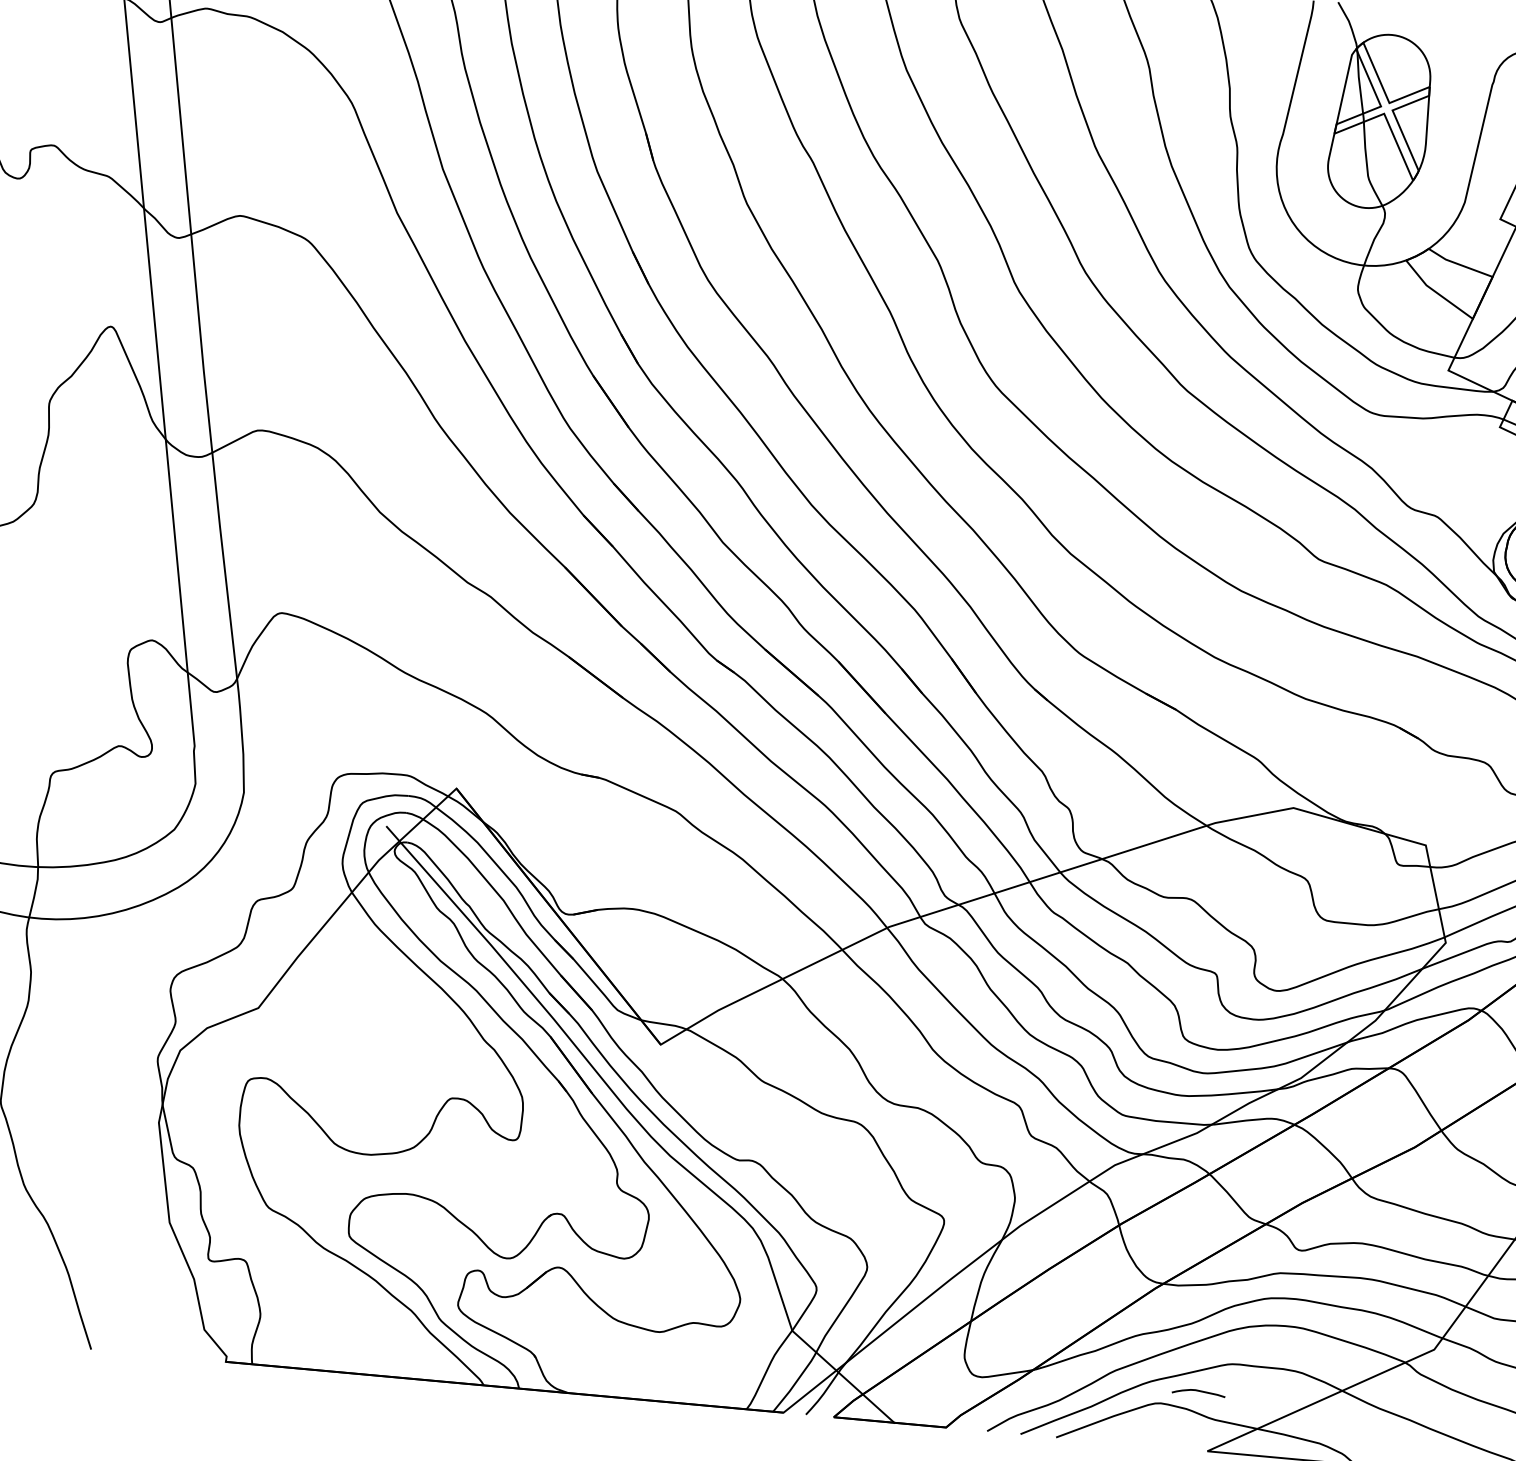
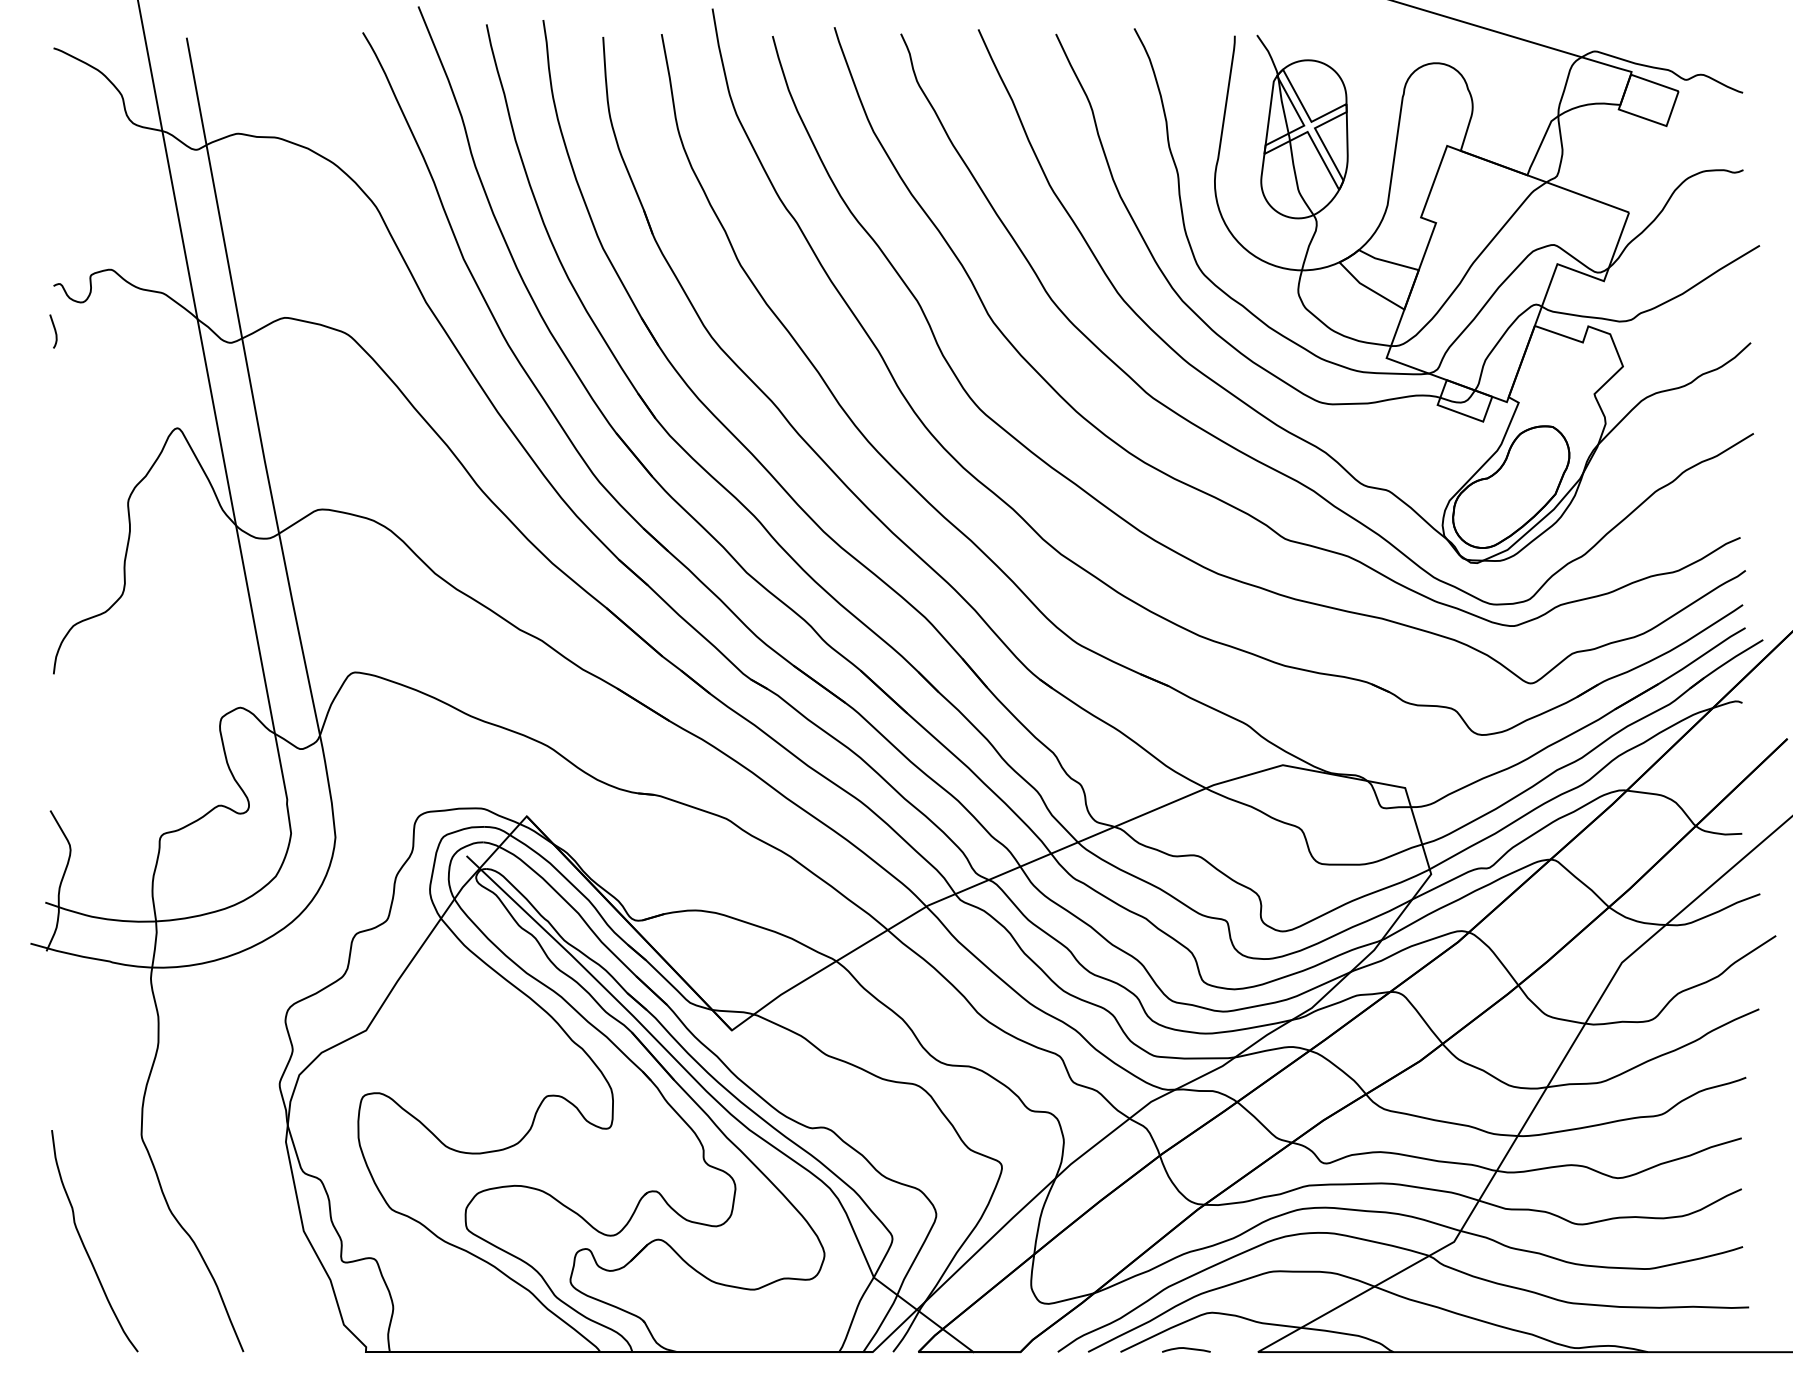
curve: (1198, 1392) -> (1186, 1349), moved

